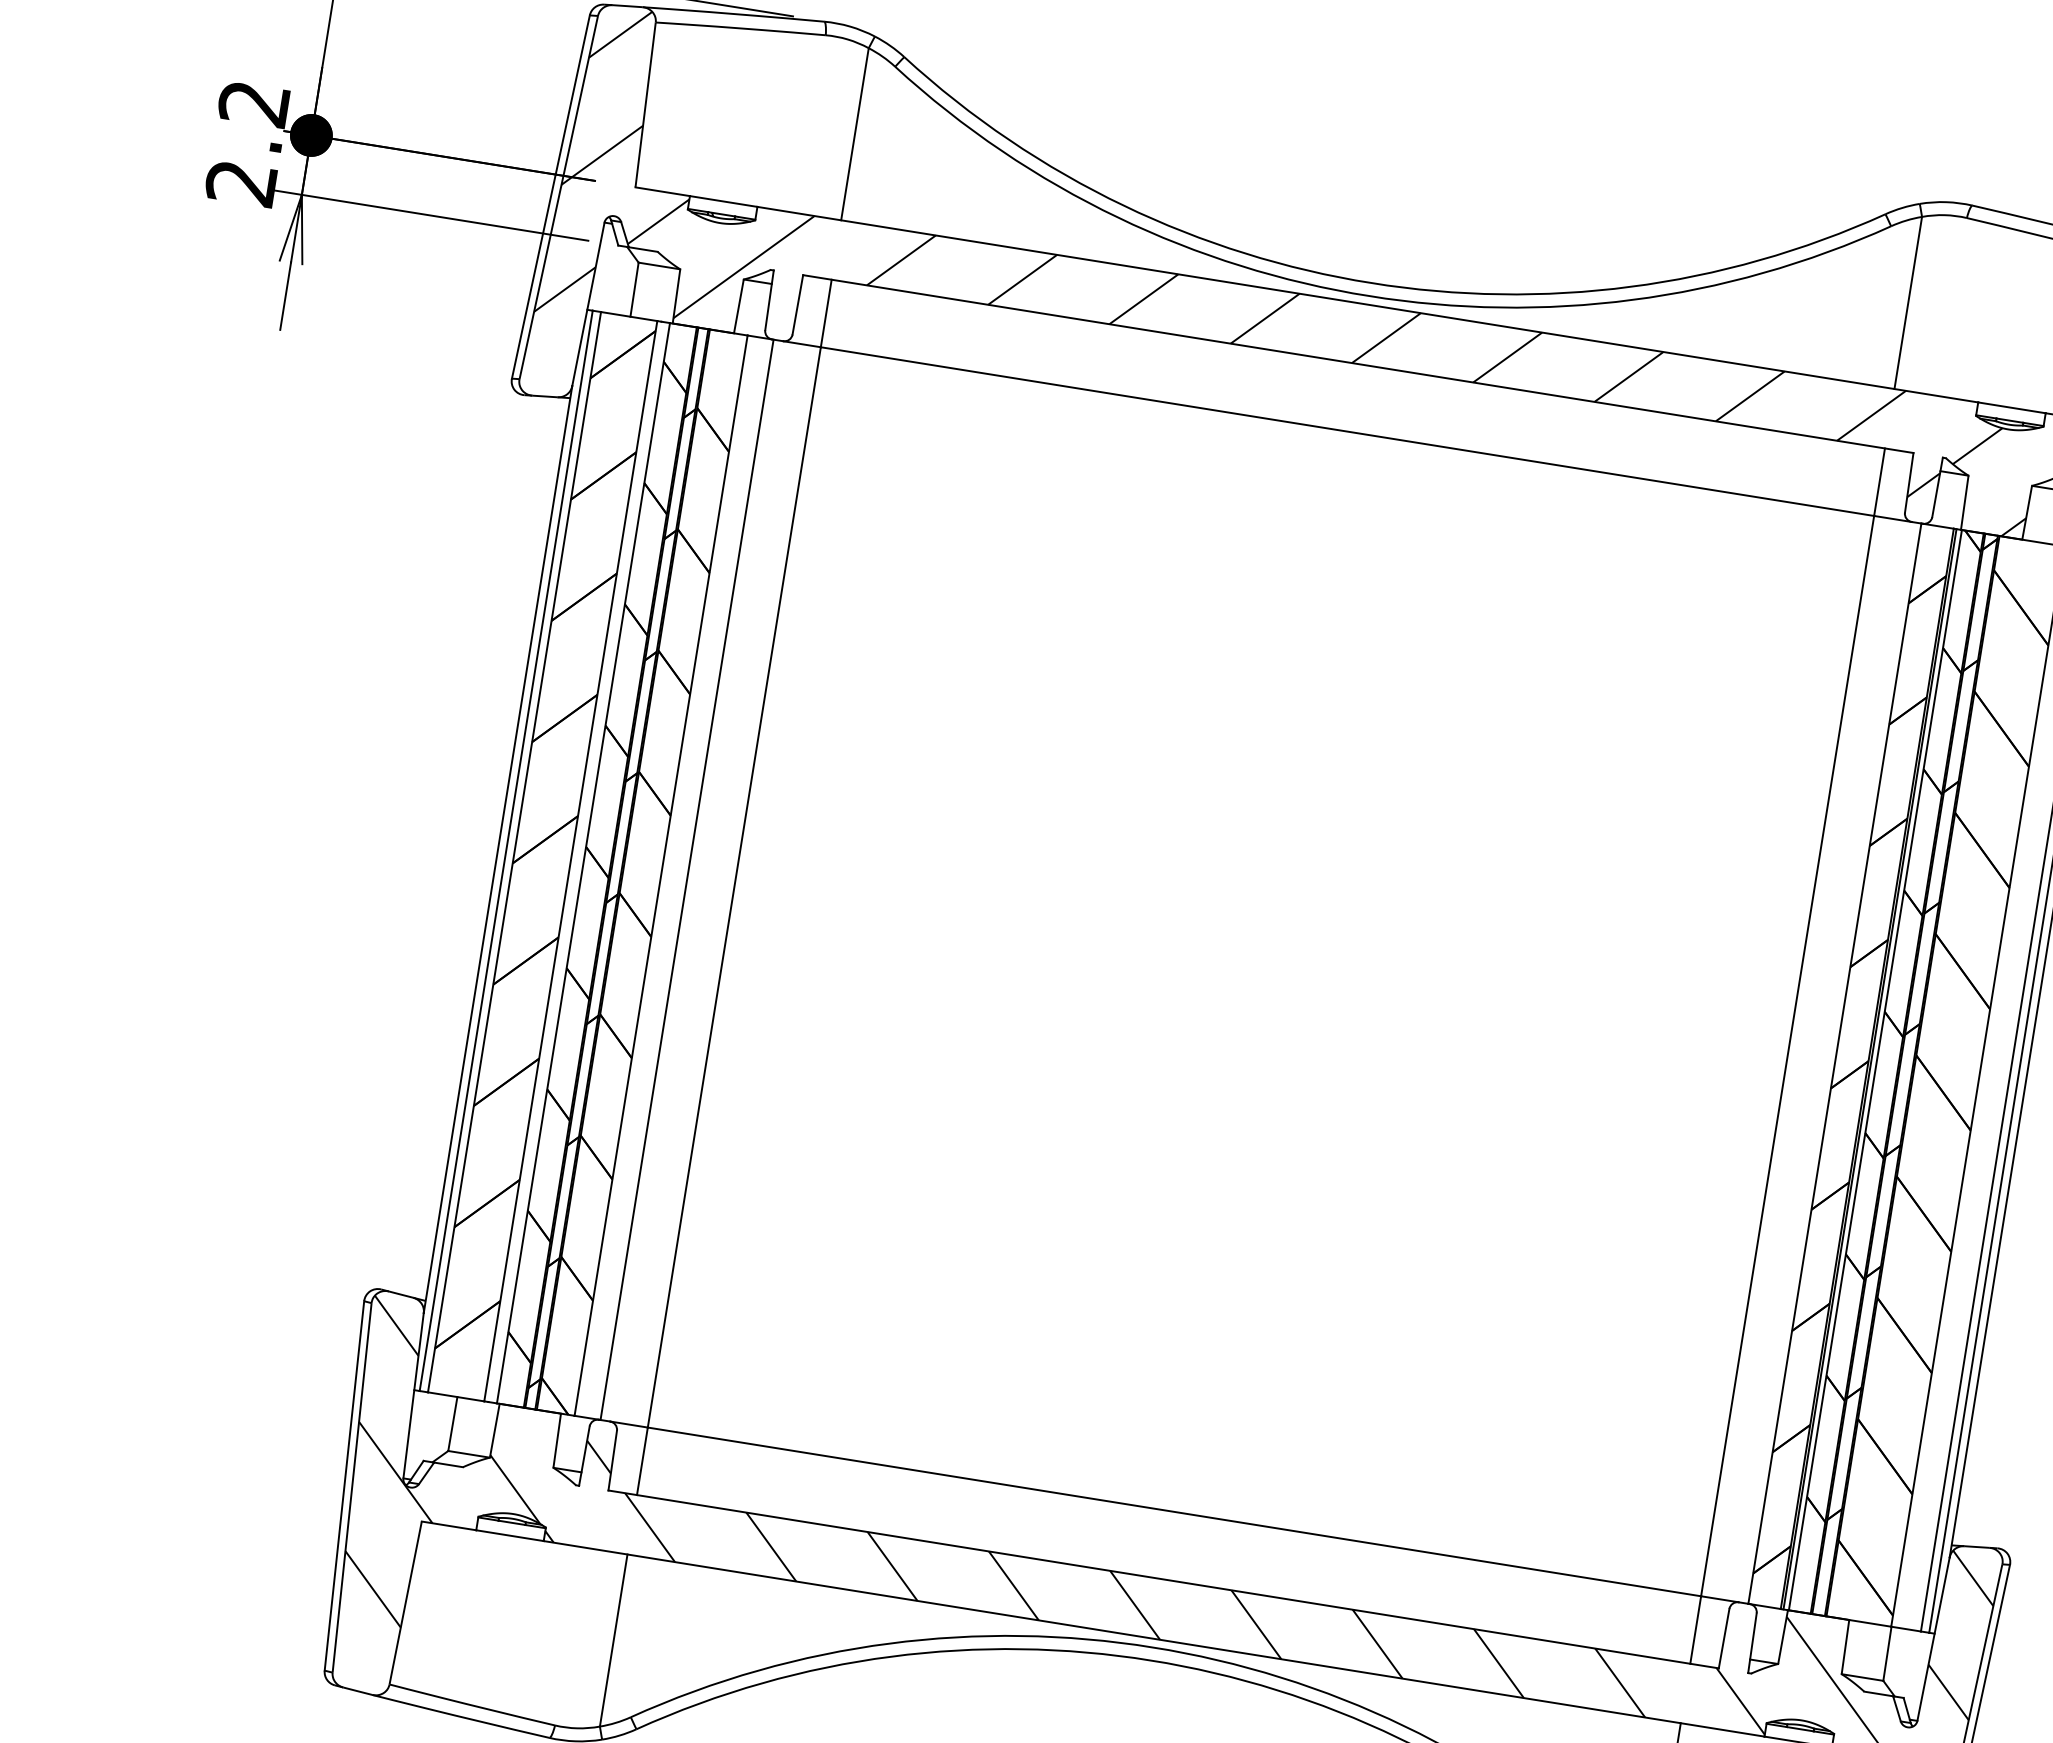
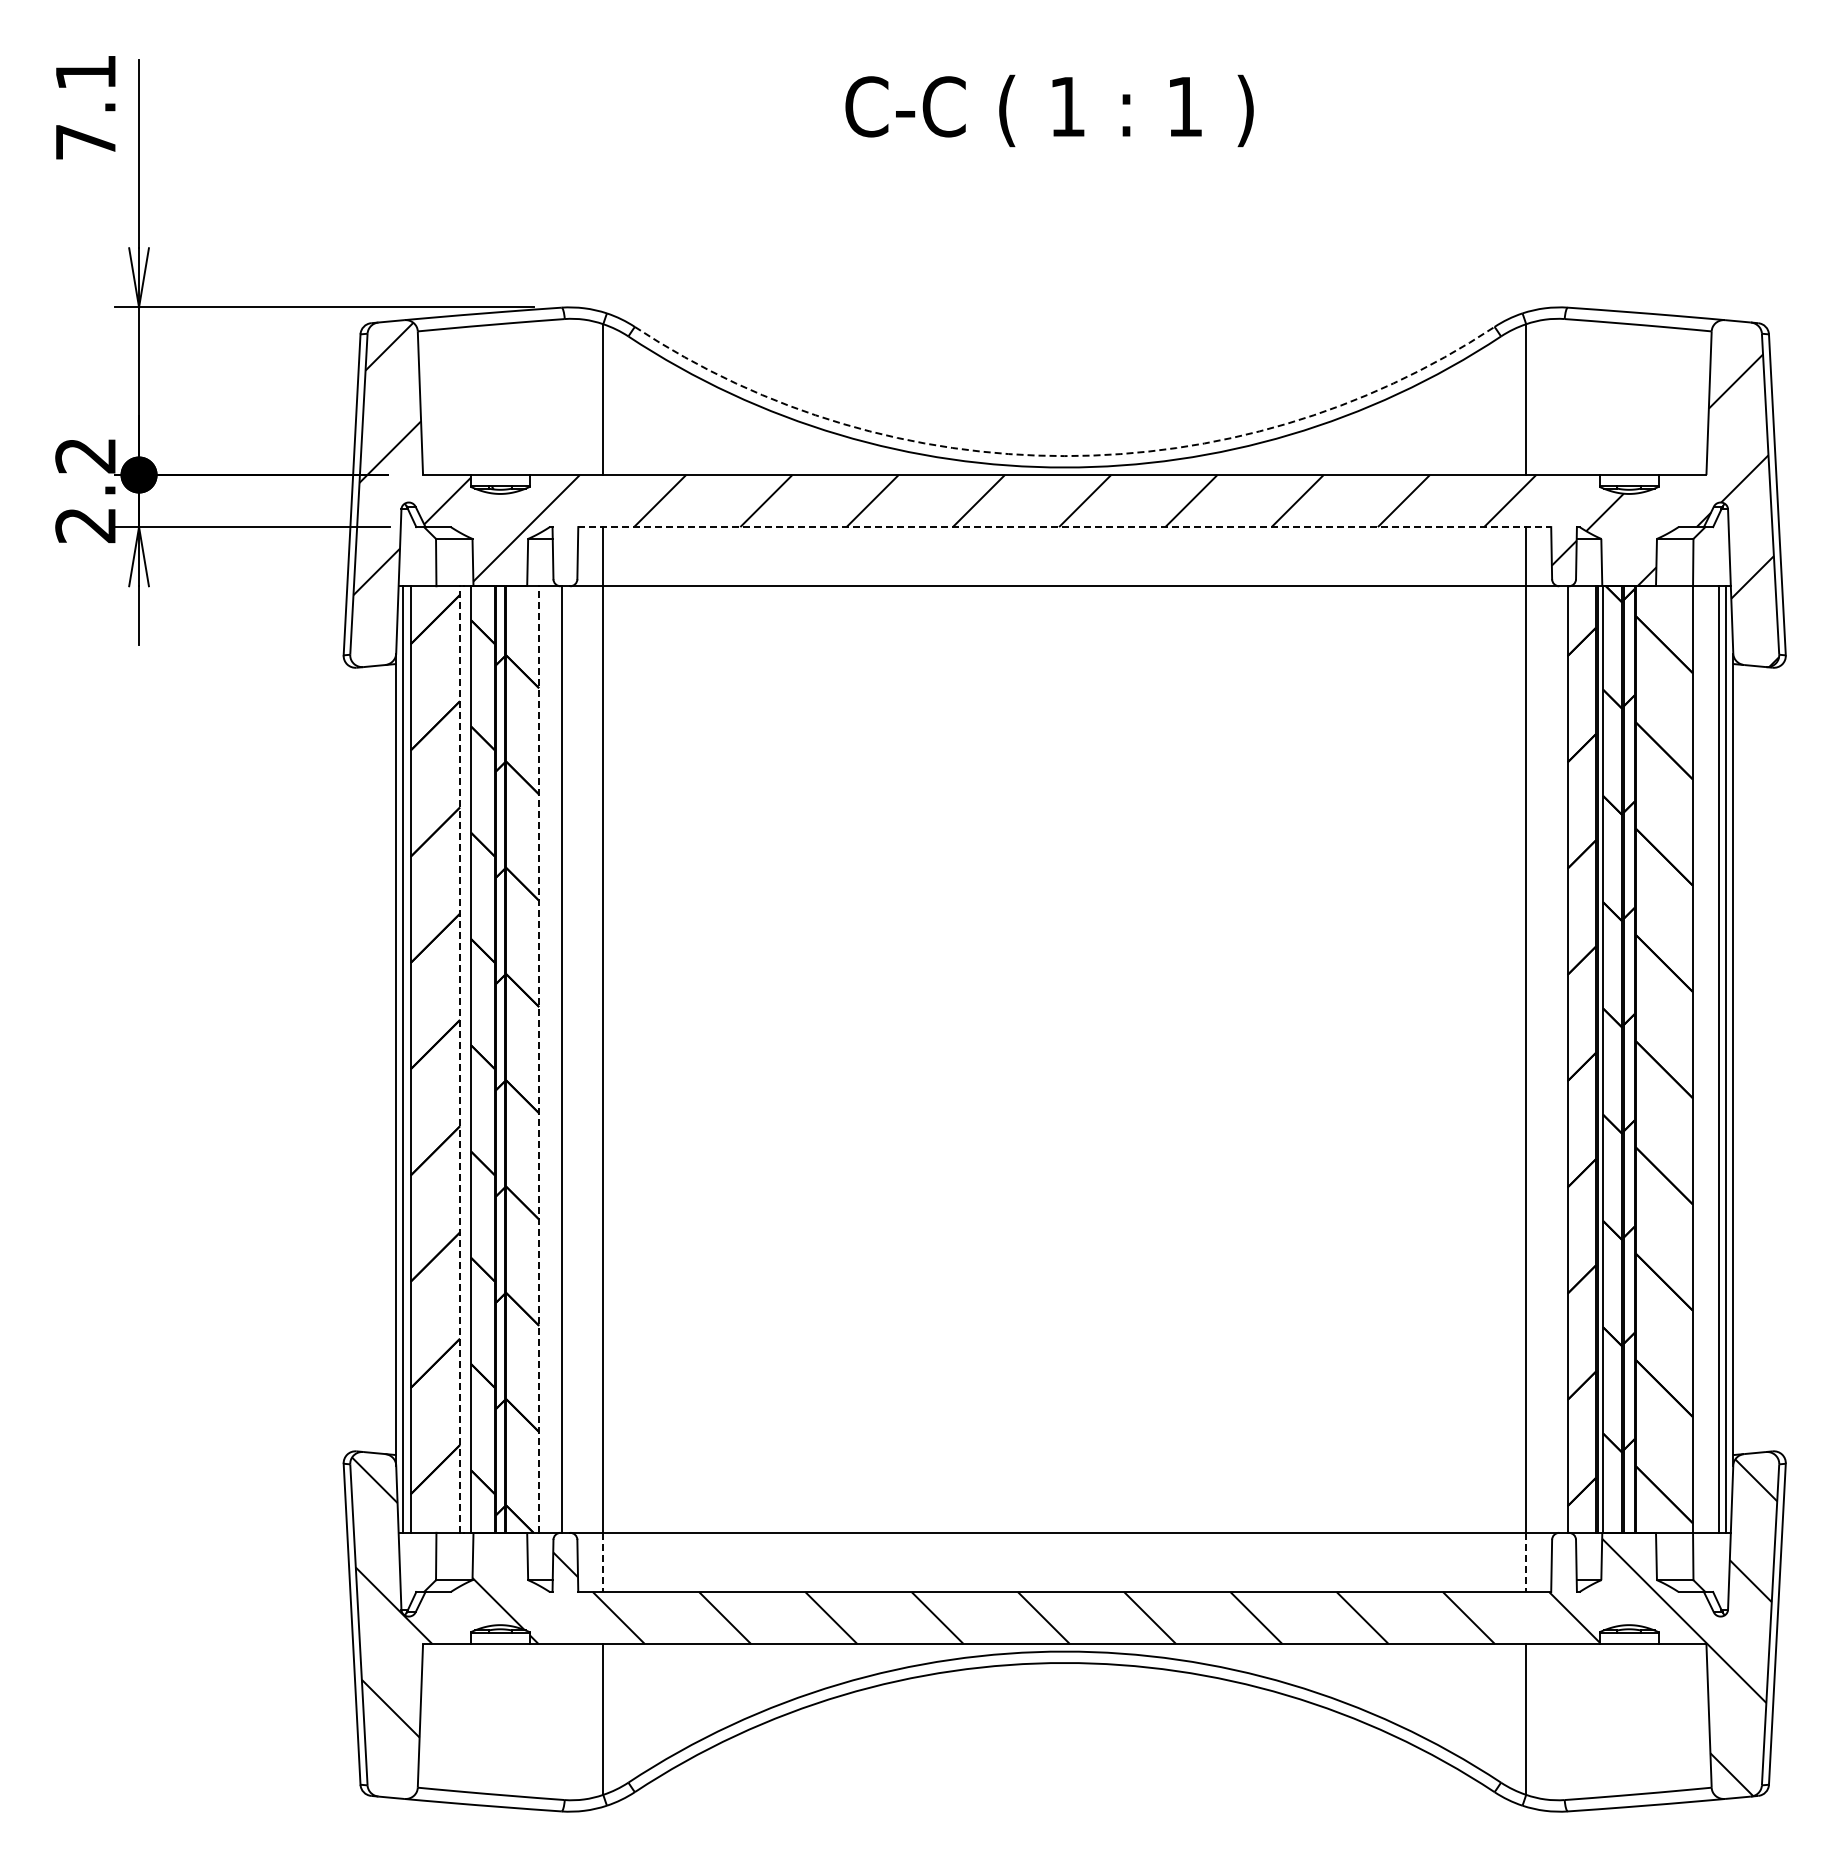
arc: (1370, 283) -> (1064, 456), solid -> dashed
line: (1359, 364) -> (1065, 527), solid -> dashed
line: (570, 861) -> (459, 1059), solid -> dashed
line: (661, 875) -> (539, 1059), solid -> dashed
line: (642, 1461) -> (603, 1562), solid -> dashed
line: (1696, 1630) -> (1526, 1562), solid -> dashed

